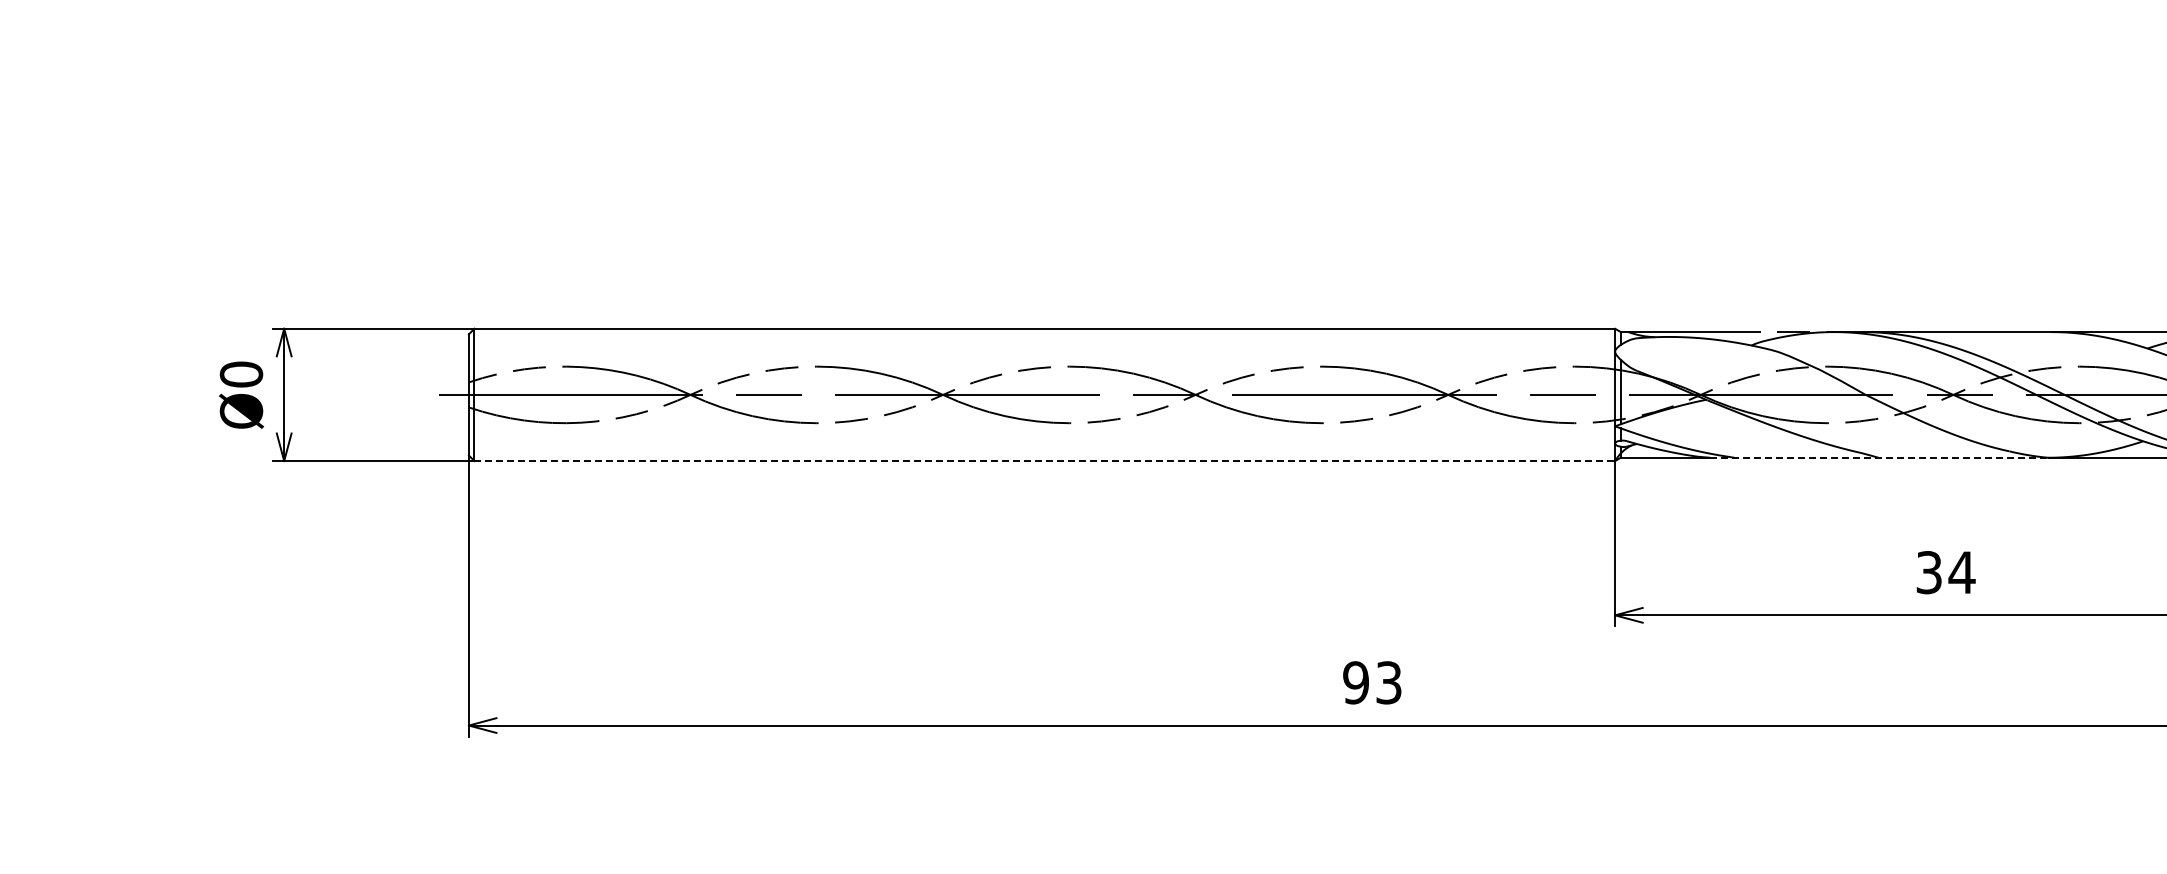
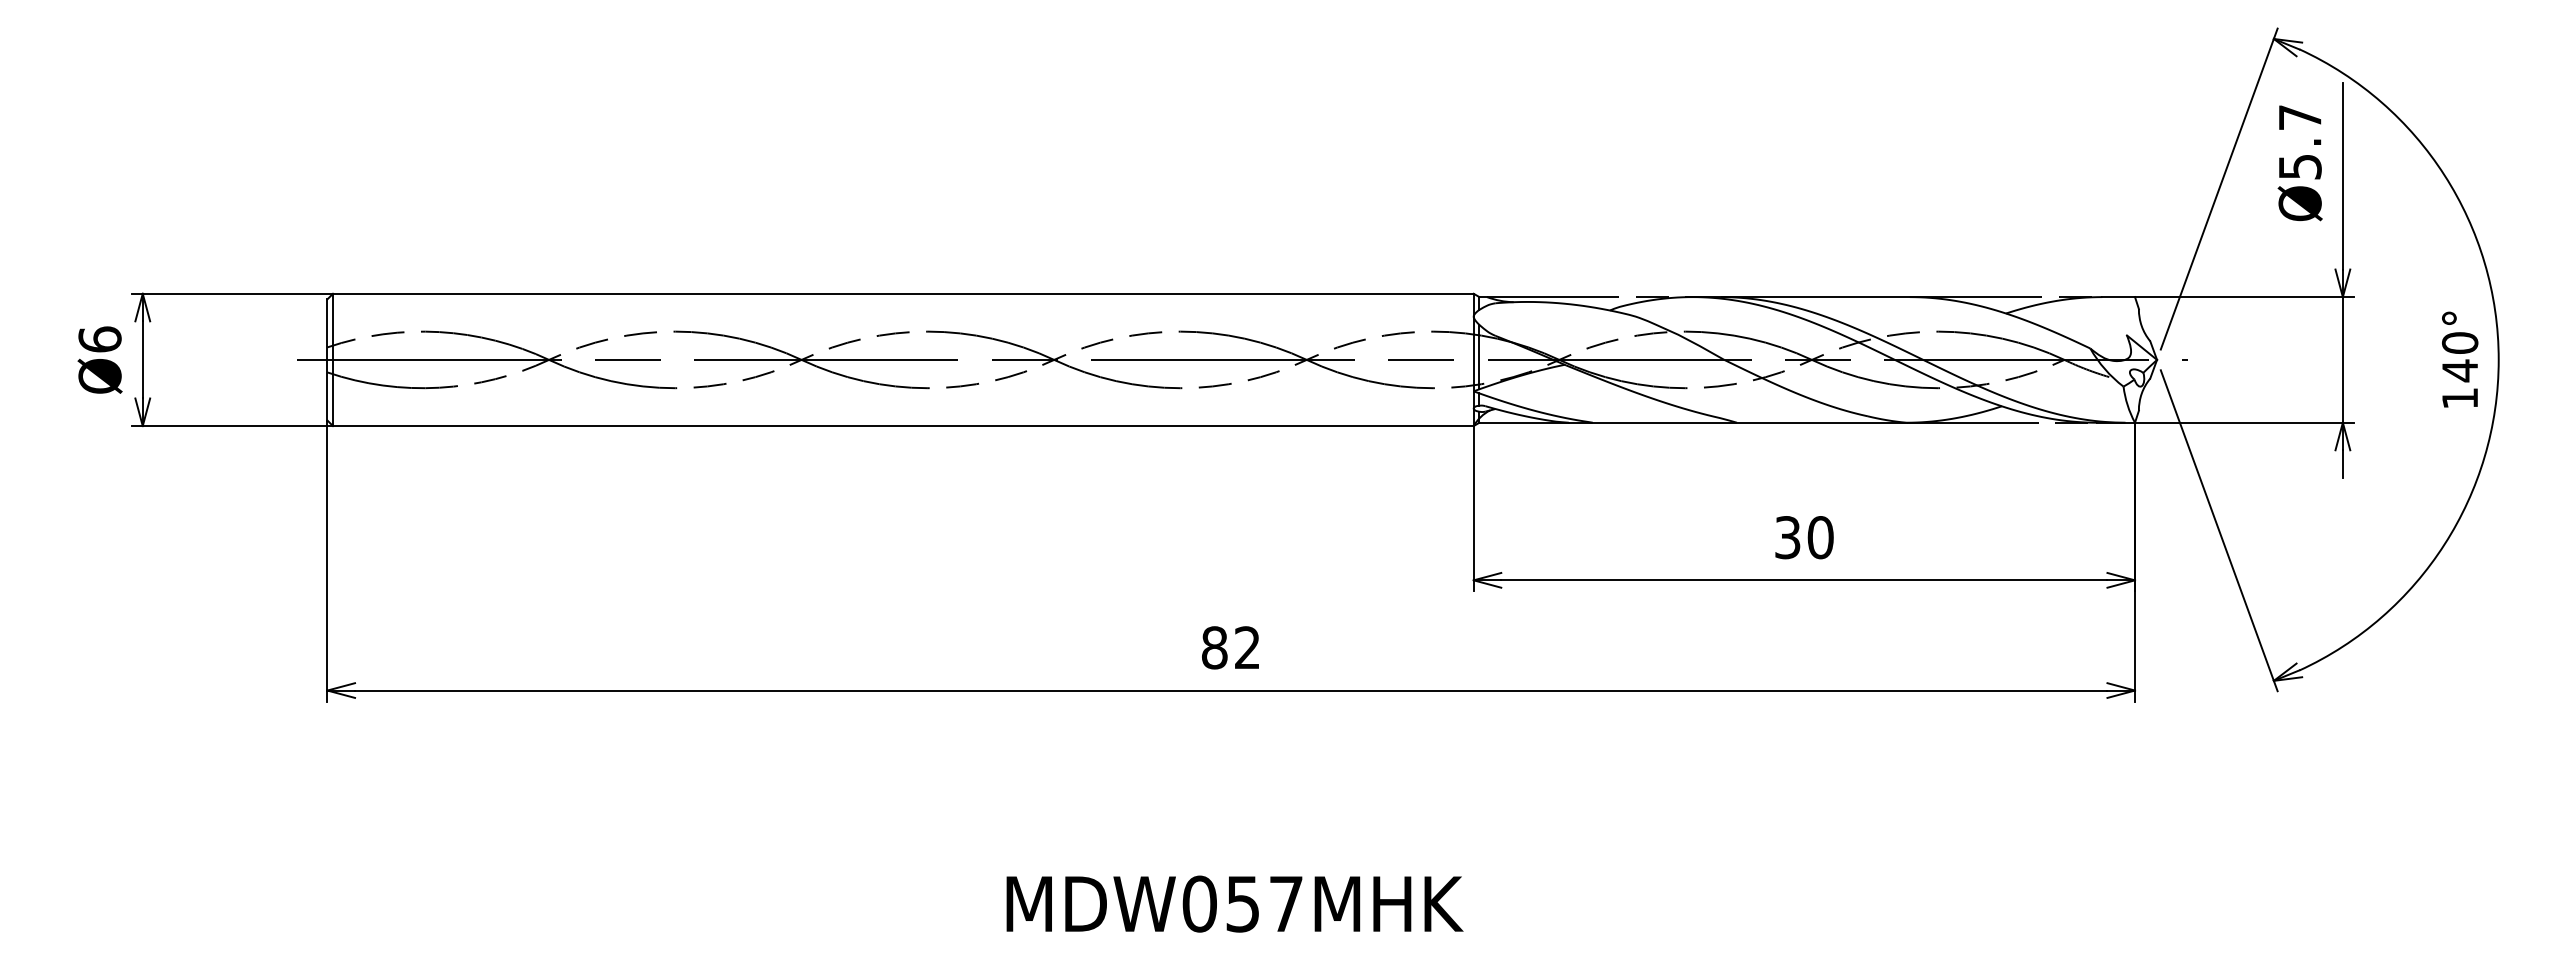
text: (240, 374) -> (99, 339), Ø0 -> Ø6
line: (1878, 457) -> (1737, 422), dashed -> solid
line: (1044, 461) -> (903, 426), dashed -> solid
text: (1961, 572) -> (1820, 537), 34 -> 30
text: (1371, 682) -> (1230, 647), 93 -> 82

